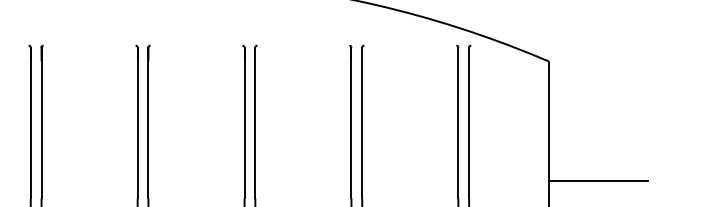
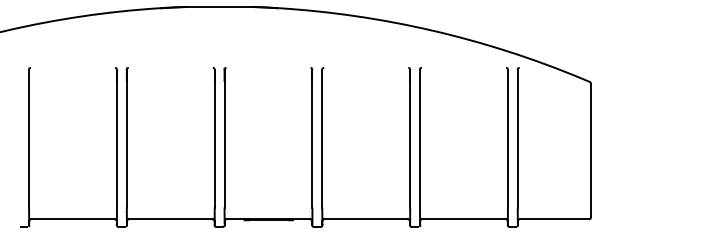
line: (597, 180) -> (635, 191), removed

